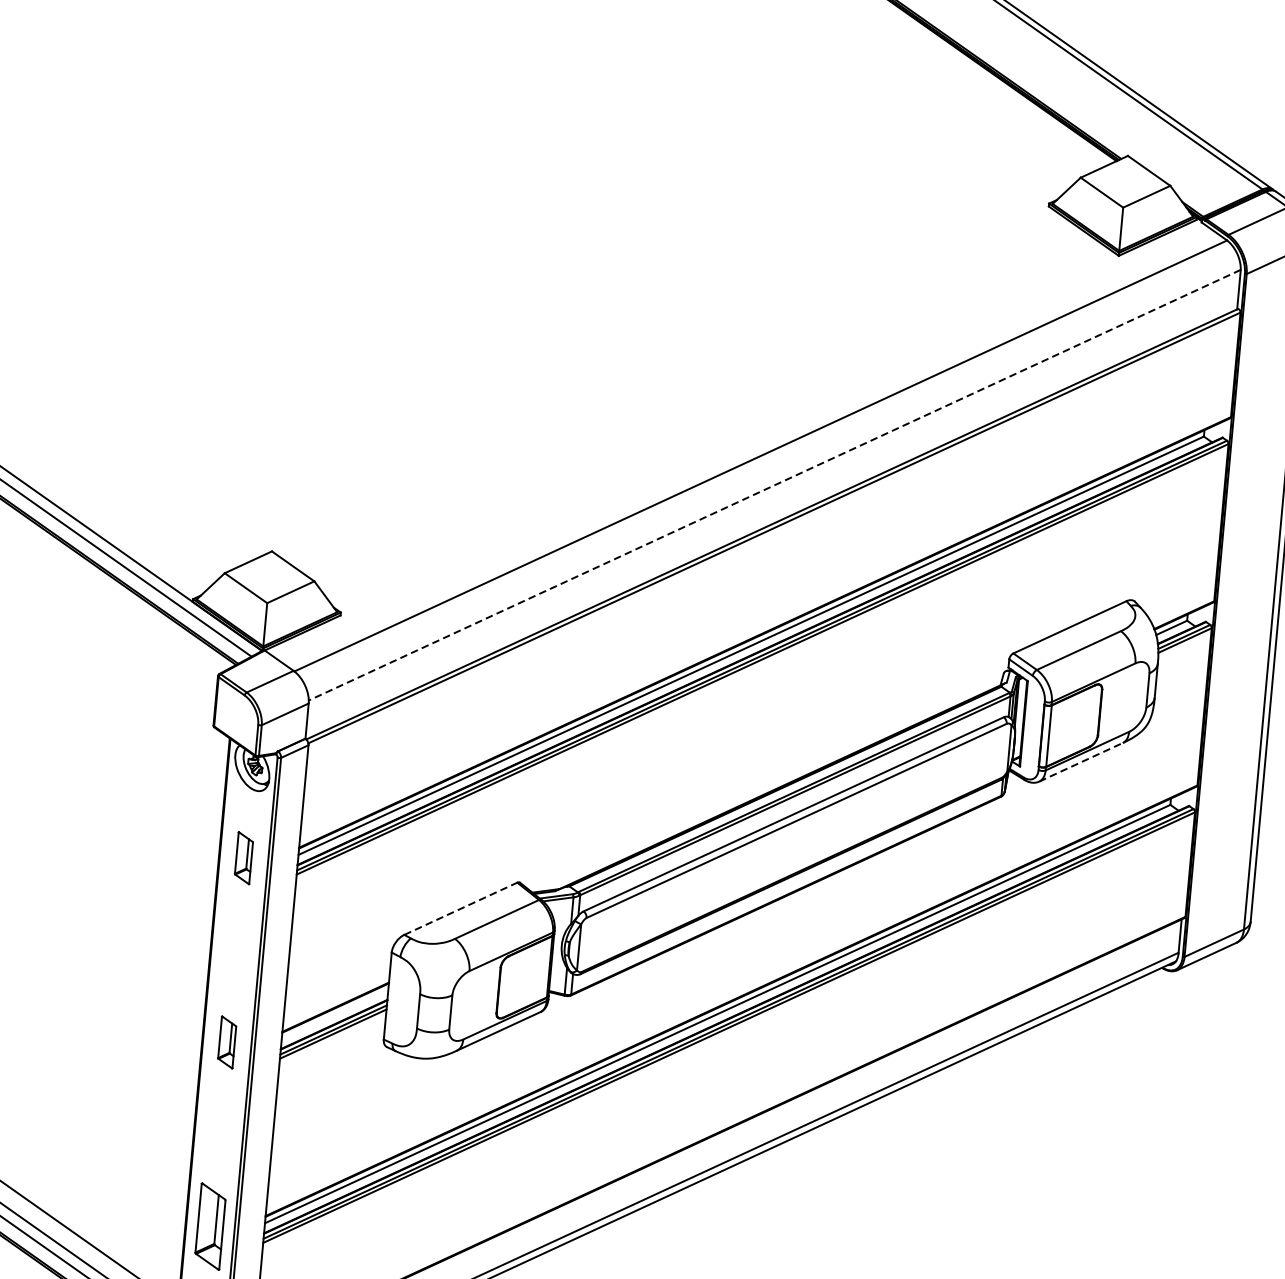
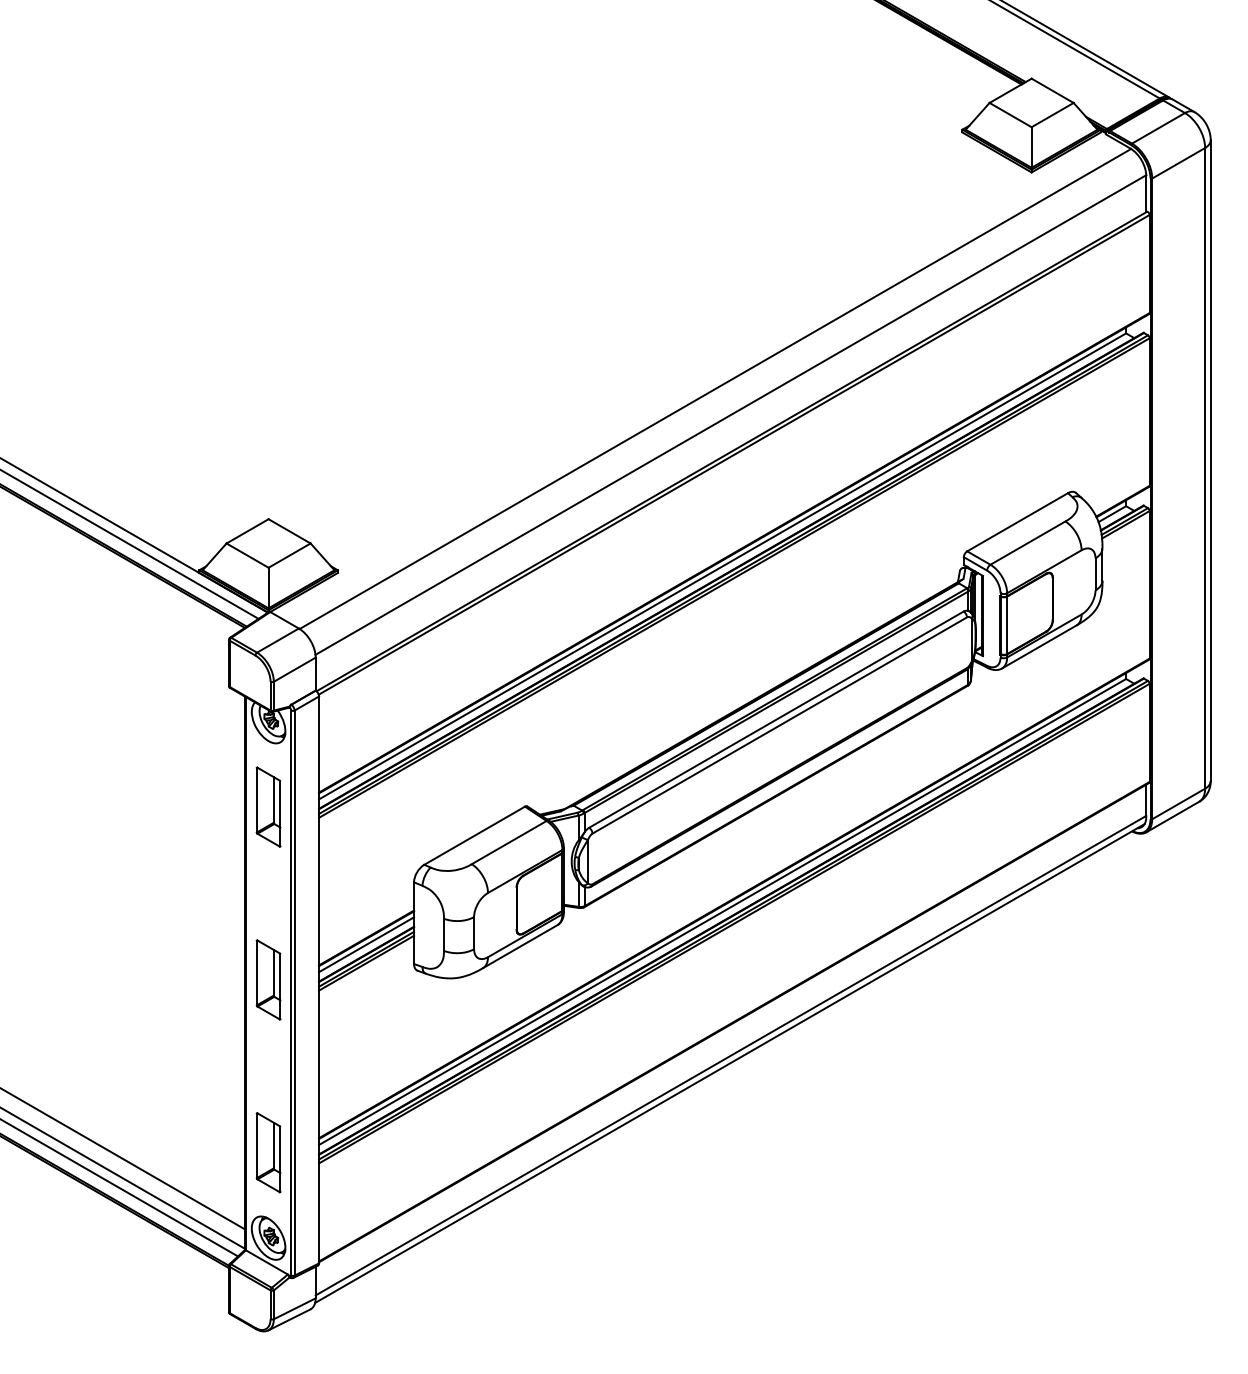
line: (774, 485) -> (730, 415), dashed -> solid
line: (1081, 761) -> (1039, 646), dashed -> solid
part: (243, 857) -> (268, 806), size x1.67
line: (461, 908) -> (475, 835), dashed -> solid
line: (335, 1014) -> (366, 944), added
part: (227, 1041) -> (268, 979), size x1.67

